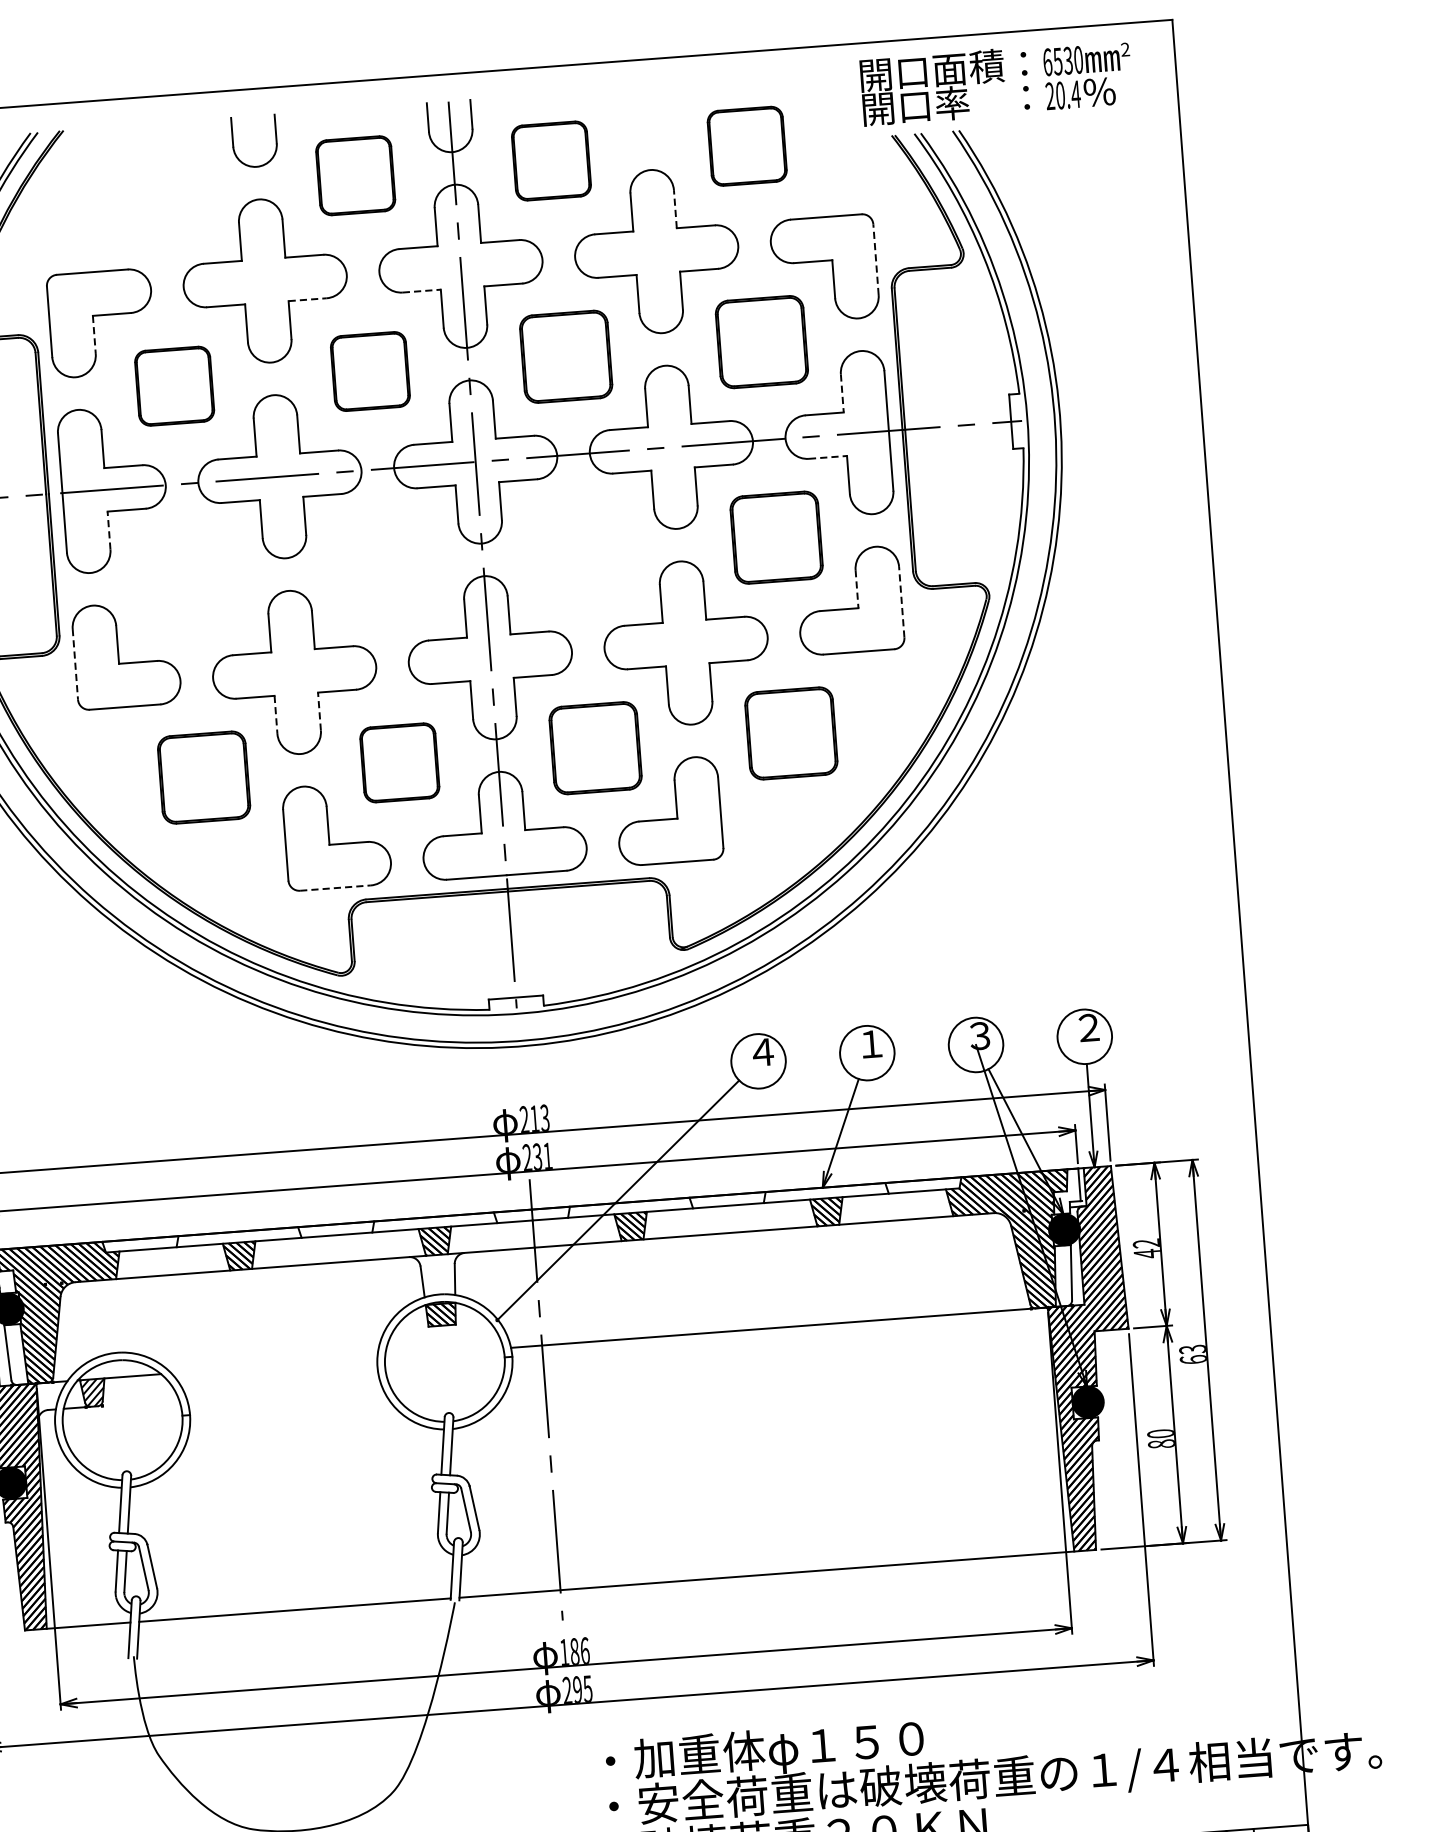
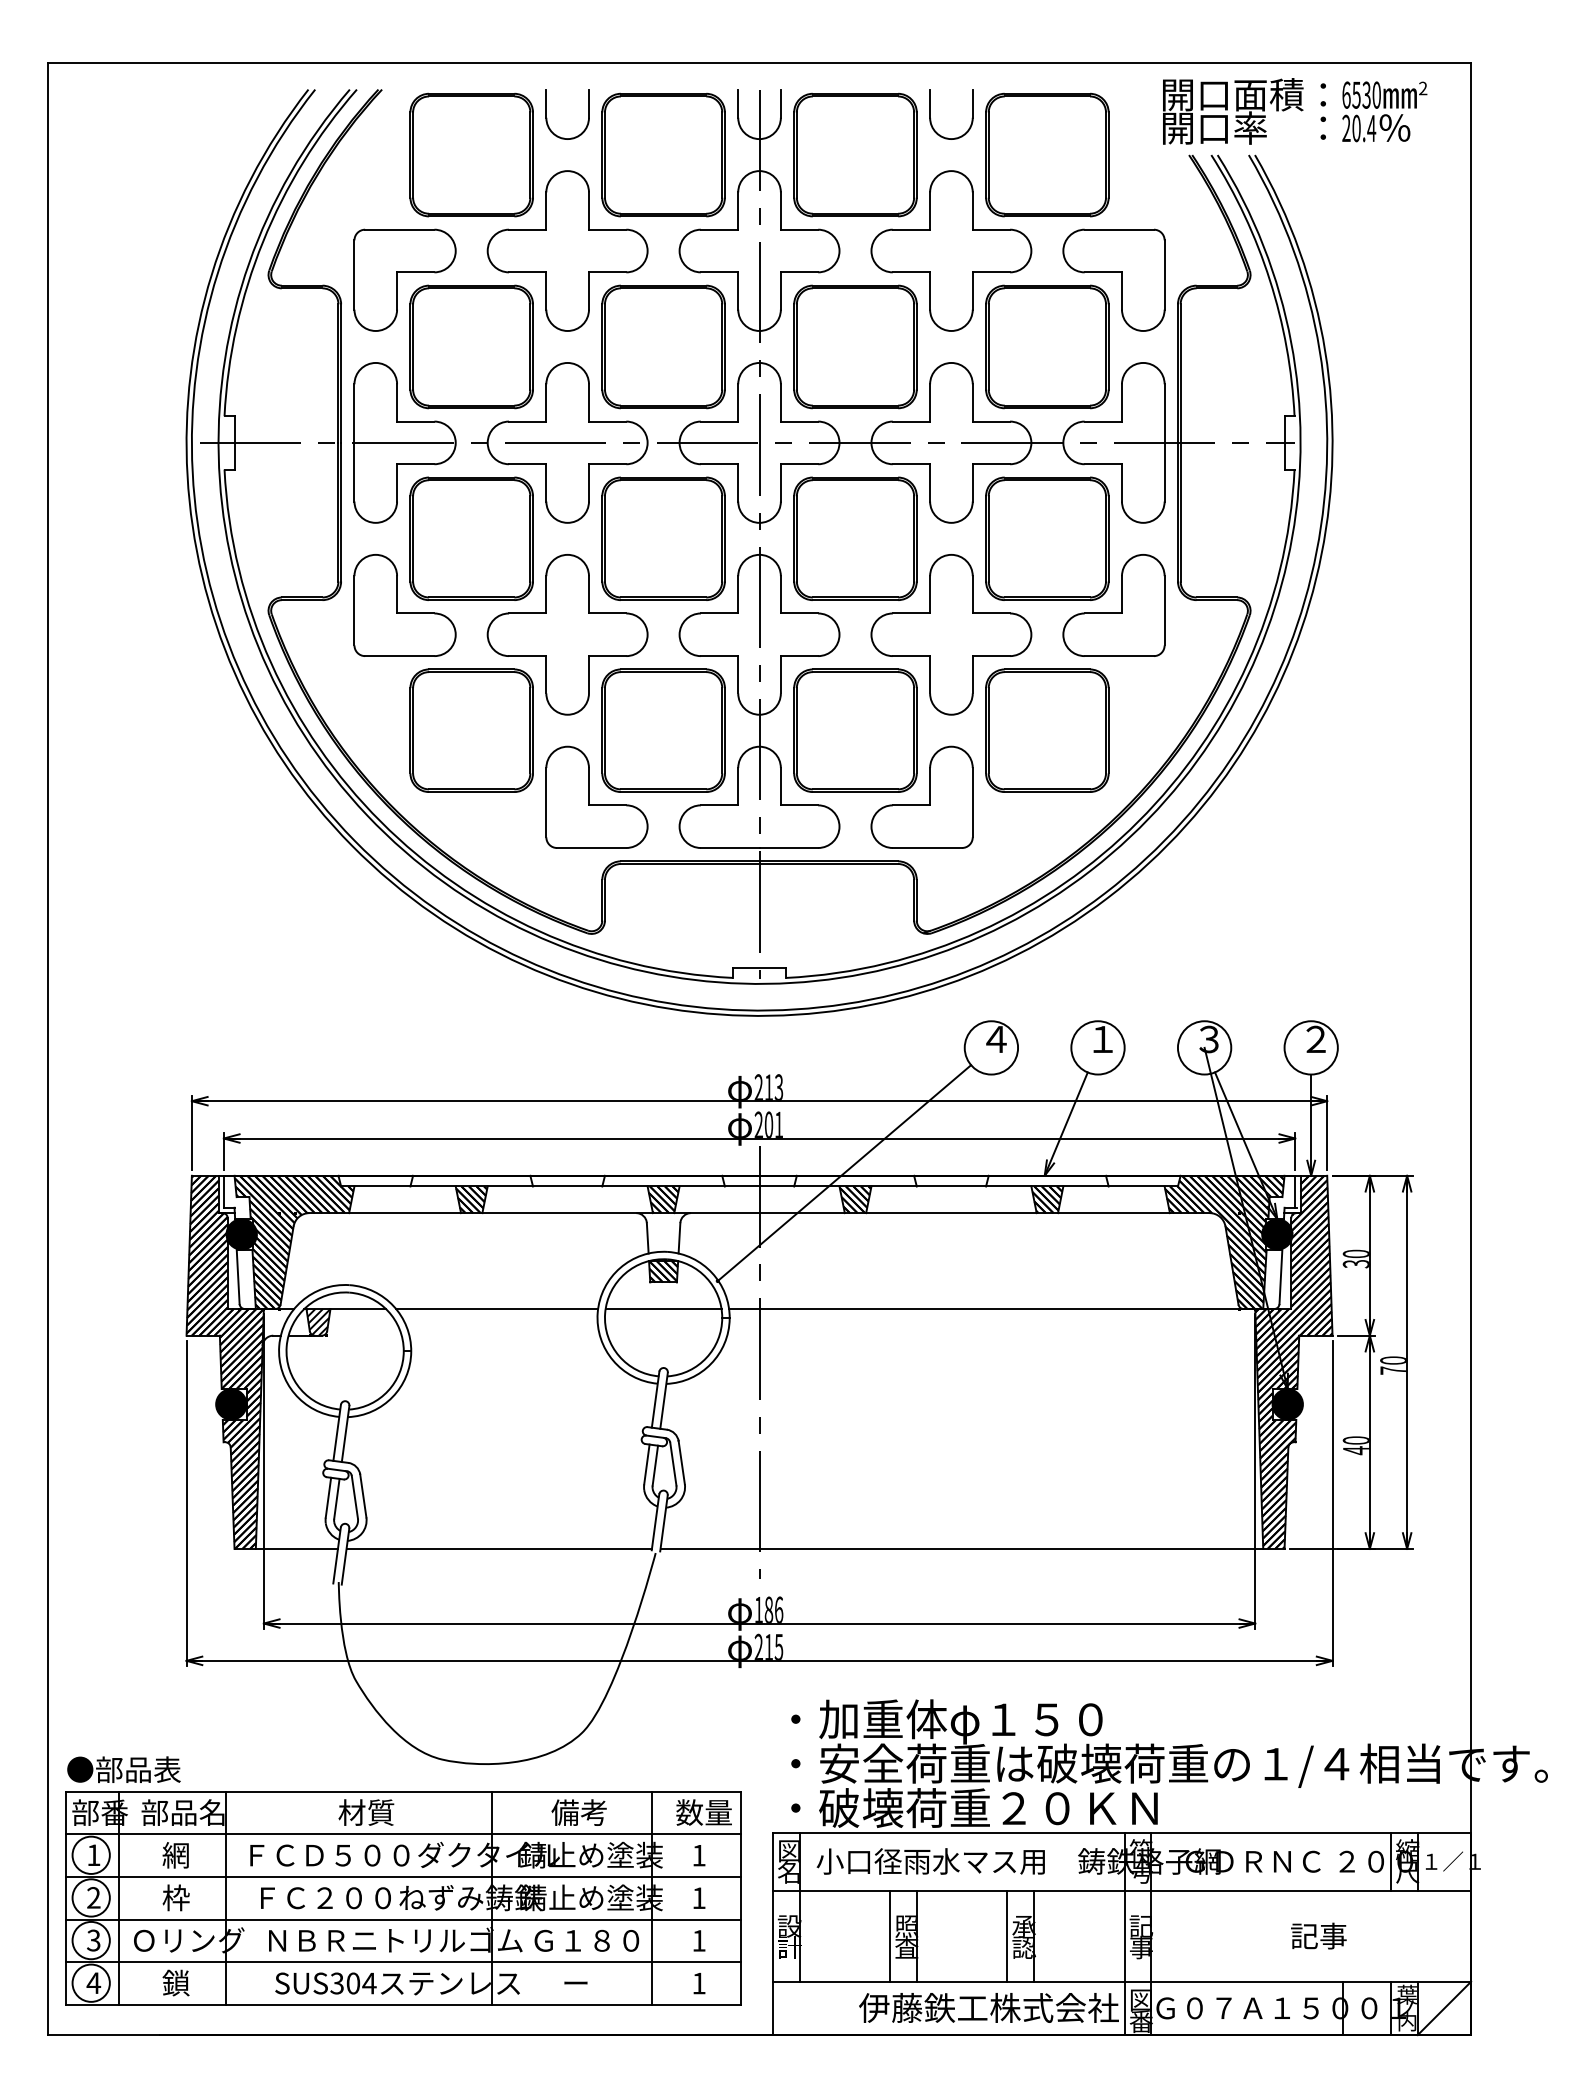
part: (666, 114) -> (971, 118), added
part: (747, 145) -> (1047, 154), size x1.67
part: (551, 160) -> (855, 154), size x1.67
part: (355, 175) -> (663, 154), size x1.67
part: (159, 189) -> (471, 154), added
line: (675, 209) -> (972, 211), dashed -> solid
line: (875, 260) -> (1164, 275), dashed -> solid
line: (421, 291) -> (719, 272), dashed -> solid
line: (307, 299) -> (607, 272), dashed -> solid
line: (94, 335) -> (397, 291), dashed -> solid
part: (762, 341) -> (1047, 346), size x1.43
part: (566, 356) -> (855, 346), size x1.43
part: (370, 371) -> (663, 346), size x1.67
part: (174, 385) -> (471, 346), size x1.67
line: (842, 392) -> (1122, 402), dashed -> solid
line: (828, 457) -> (1103, 464), dashed -> solid
line: (109, 530) -> (397, 482), dashed -> solid
part: (776, 537) -> (1047, 538), size x1.43
part: (580, 552) -> (855, 538), added
part: (385, 566) -> (663, 538), added
part: (189, 581) -> (471, 538), added
line: (857, 588) -> (1122, 594), dashed -> solid
line: (901, 601) -> (1164, 610), dashed -> solid
line: (75, 664) -> (354, 610), dashed -> solid
line: (318, 711) -> (588, 674), dashed -> solid
line: (276, 714) -> (546, 674), dashed -> solid
part: (791, 733) -> (1047, 730), size x1.43
part: (595, 748) -> (855, 730), size x1.43
part: (399, 762) -> (663, 730), size x1.67
part: (203, 777) -> (471, 730), size x1.43
line: (335, 888) -> (591, 848), dashed -> solid
text: (537, 1156) -> (768, 1124), 231 -> 201
text: (1146, 1248) -> (1355, 1258), 42 -> 30
line: (444, 1353) -> (663, 1309), added
text: (1192, 1354) -> (1392, 1365), 63 -> 70
line: (274, 1366) -> (497, 1309), added
text: (1160, 1444) -> (1355, 1450), 80 -> 40
text: (577, 1689) -> (768, 1646), 295 -> 215

